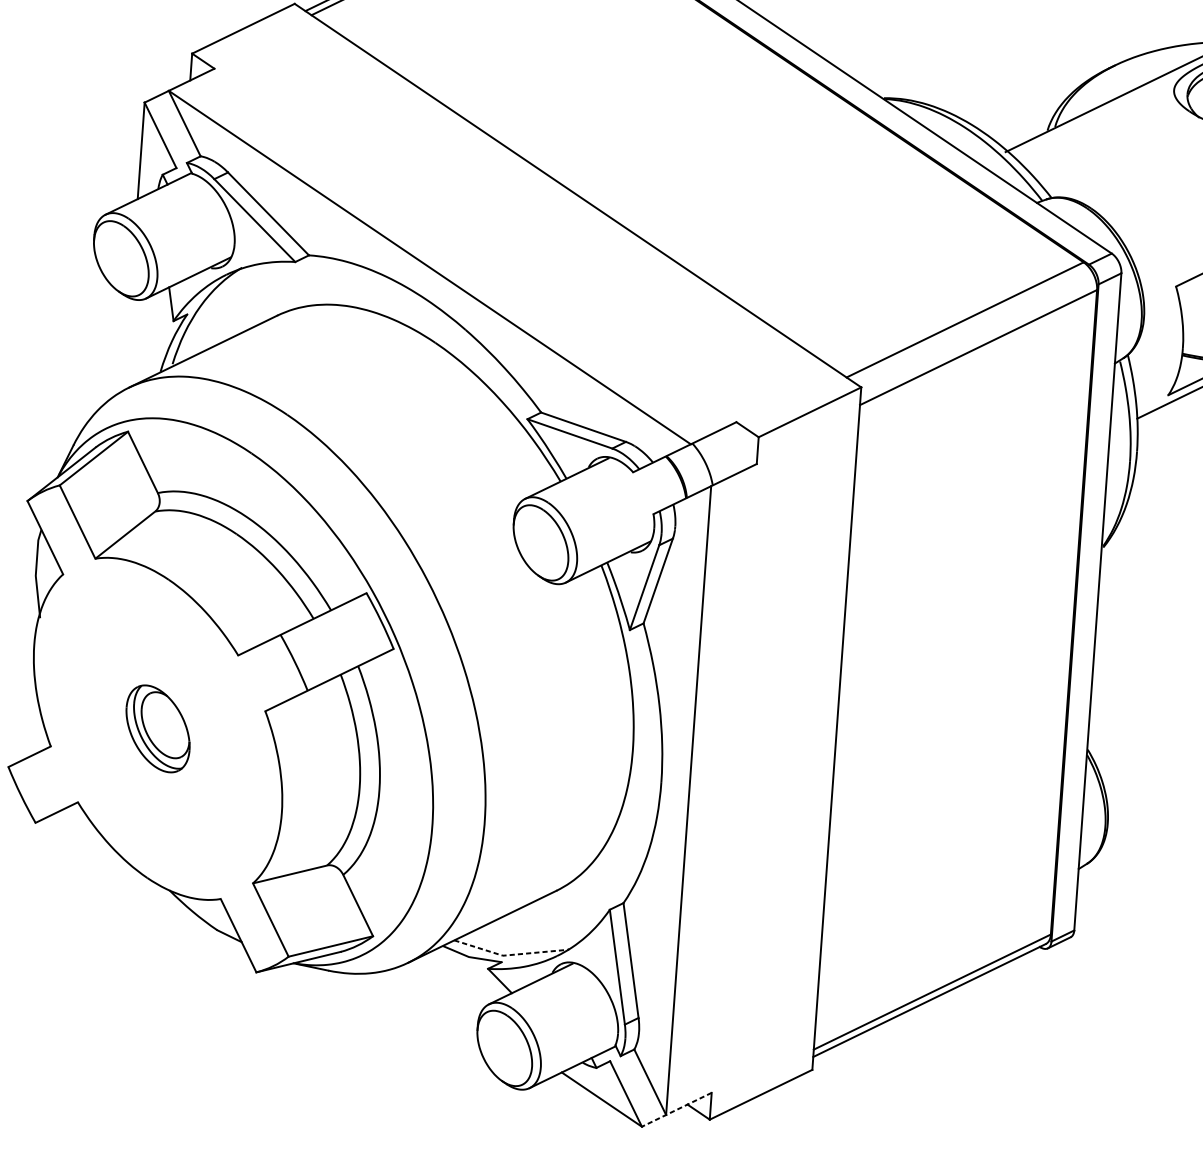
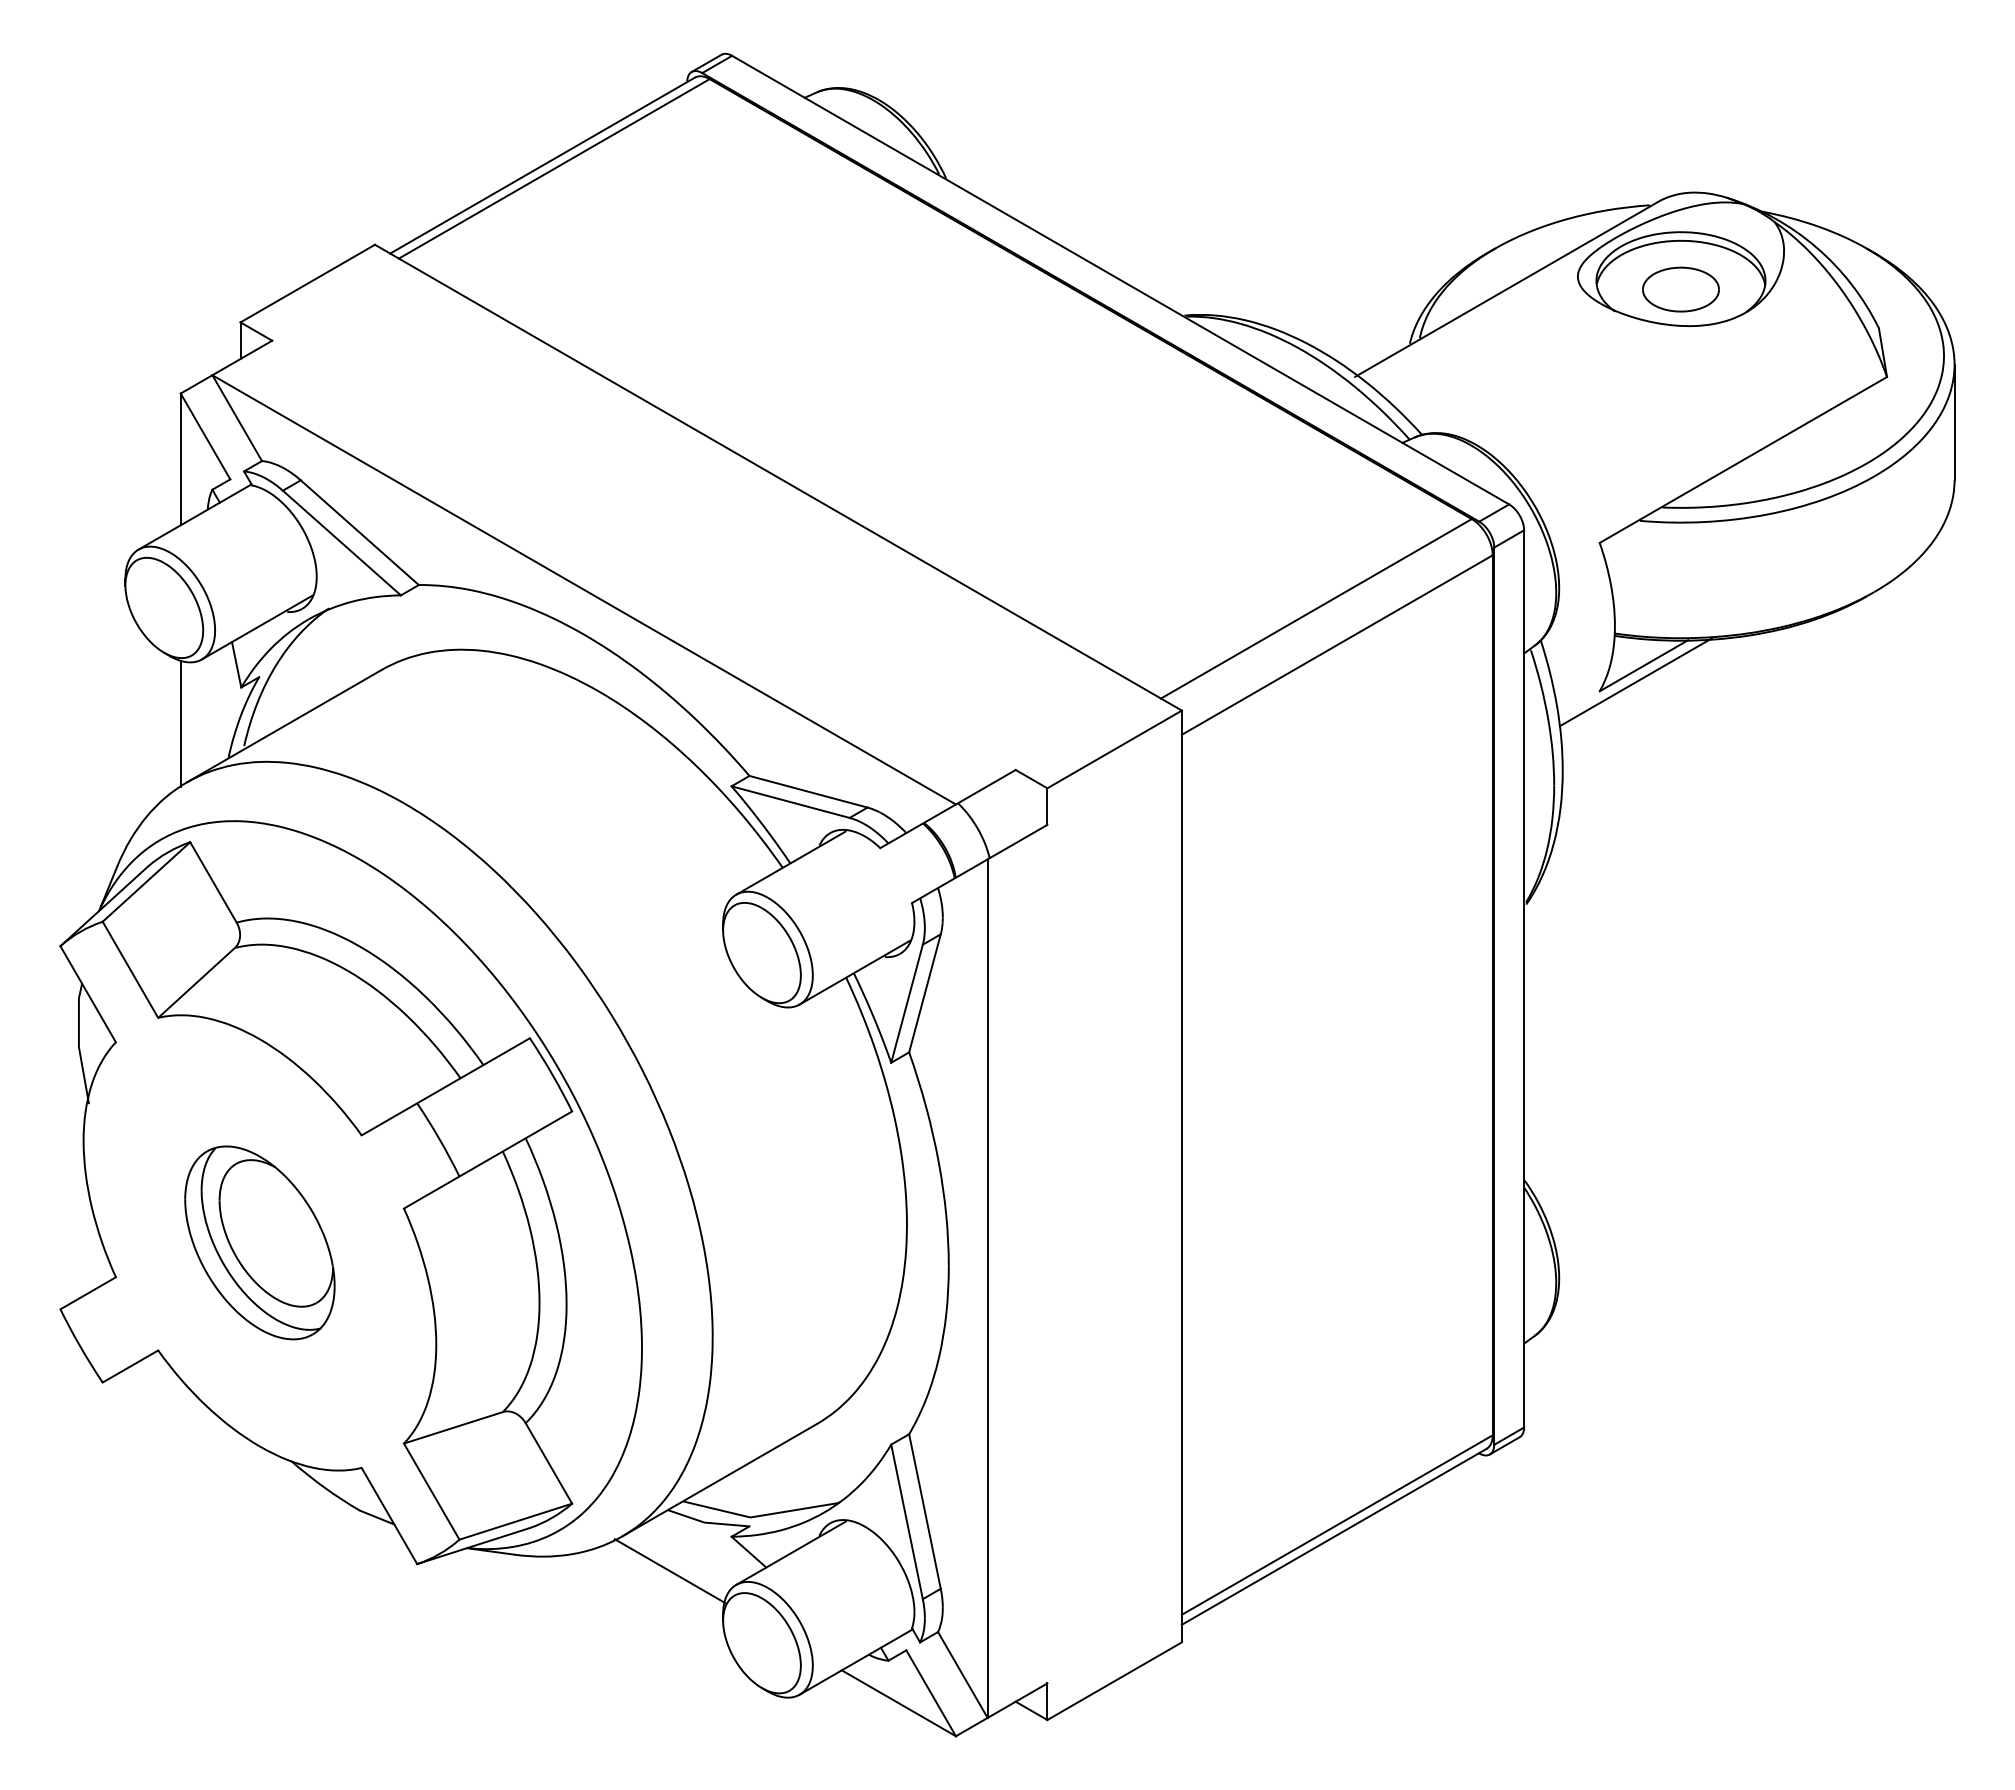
line: (127, 344) -> (180, 723), added
part: (157, 728) -> (259, 1242), size x1.67
line: (511, 954) -> (761, 1515), dashed -> solid
line: (440, 991) -> (669, 1571), added
line: (676, 1109) -> (1001, 1709), dashed -> solid

